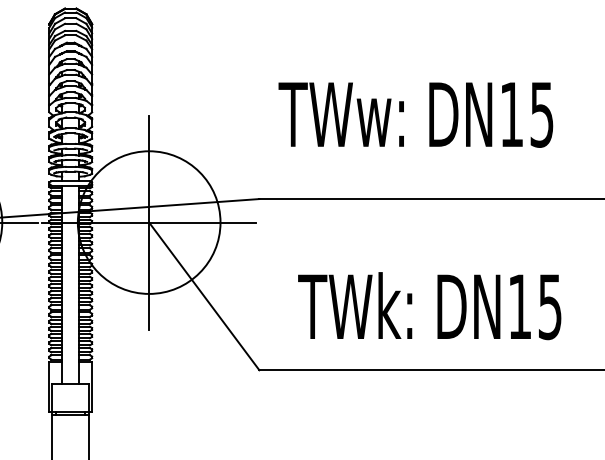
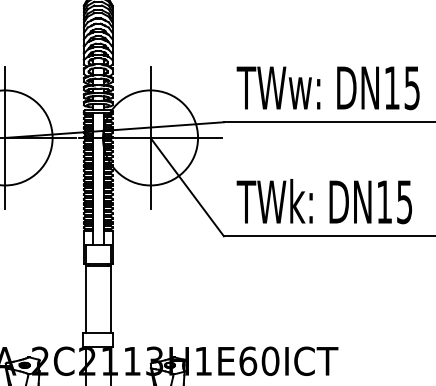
text: (414, 115) -> (327, 88), moved
text: (428, 305) -> (323, 201), moved

